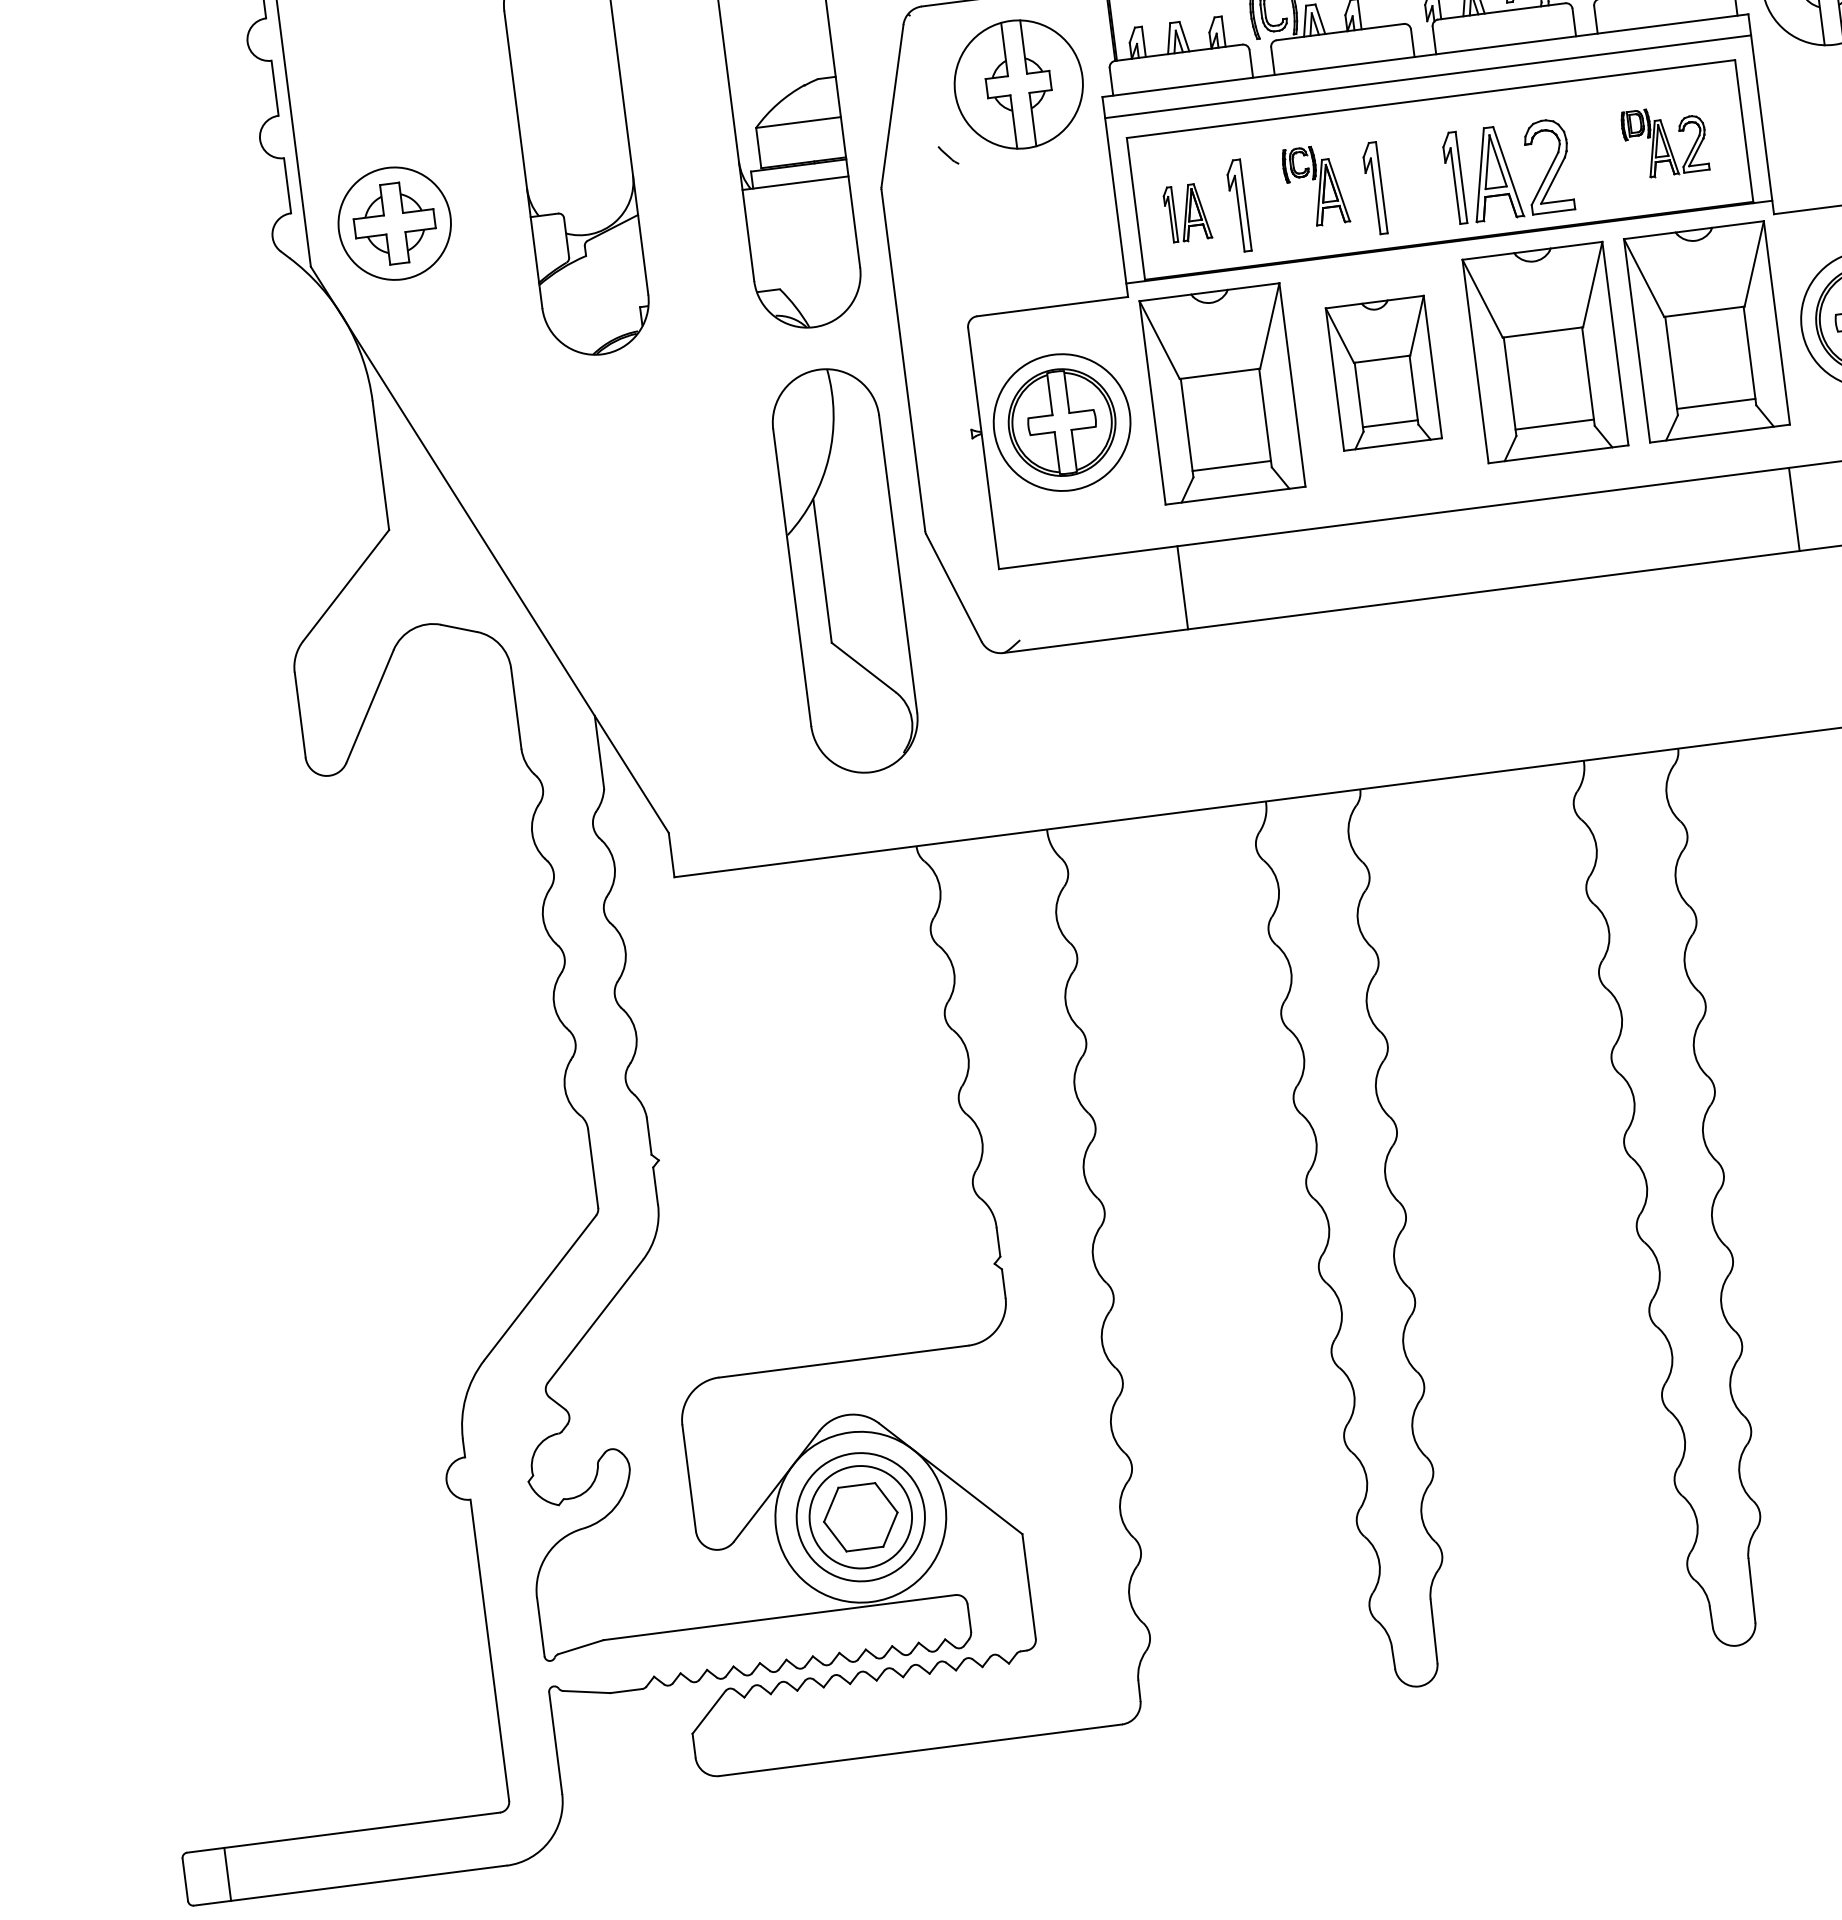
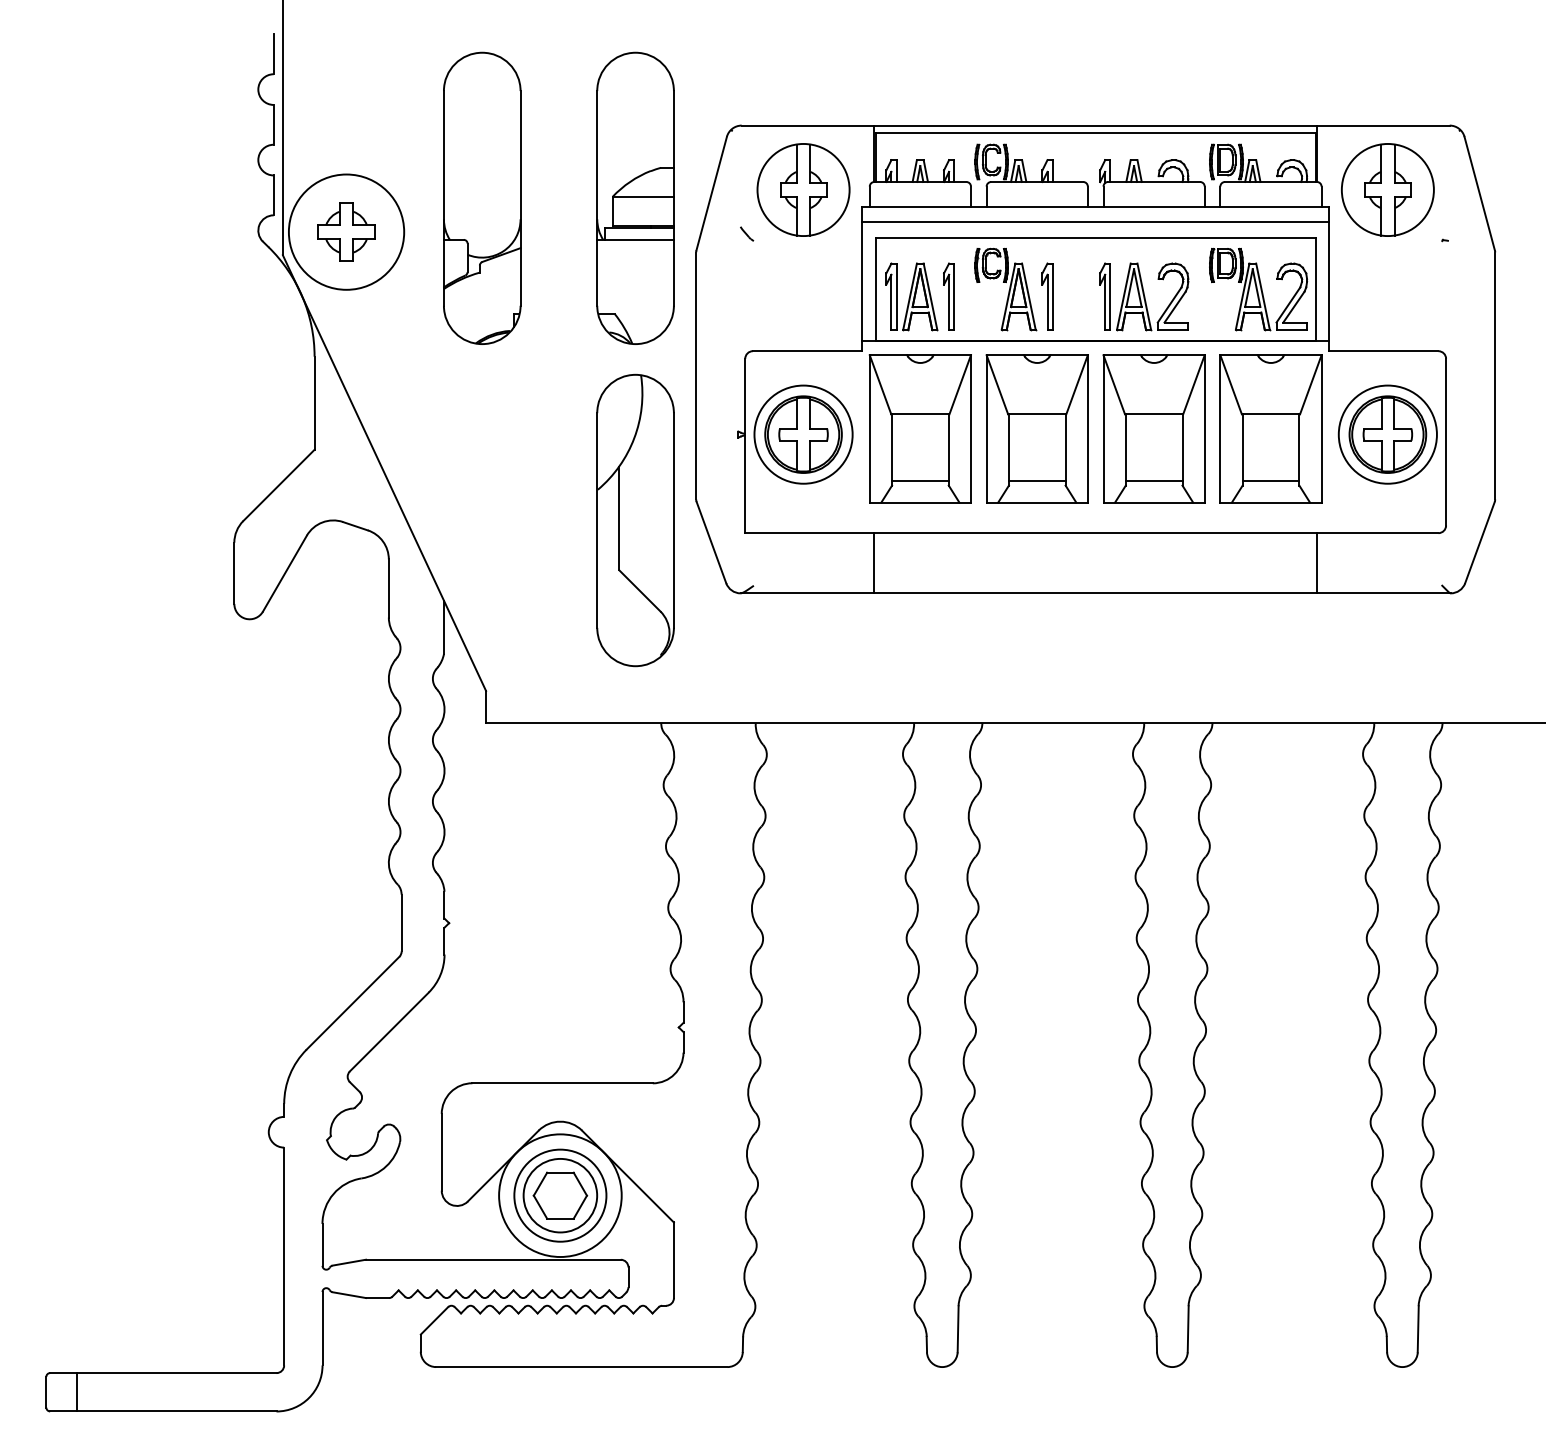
part: (1665, 141) -> (1258, 289), size x1.67
part: (1315, 186) -> (1005, 289), size x1.43
part: (1186, 212) -> (911, 296), size x1.67
circle: (394, 222) -> (346, 231), size x1.43
part: (1382, 372) -> (1036, 428), size x1.43

